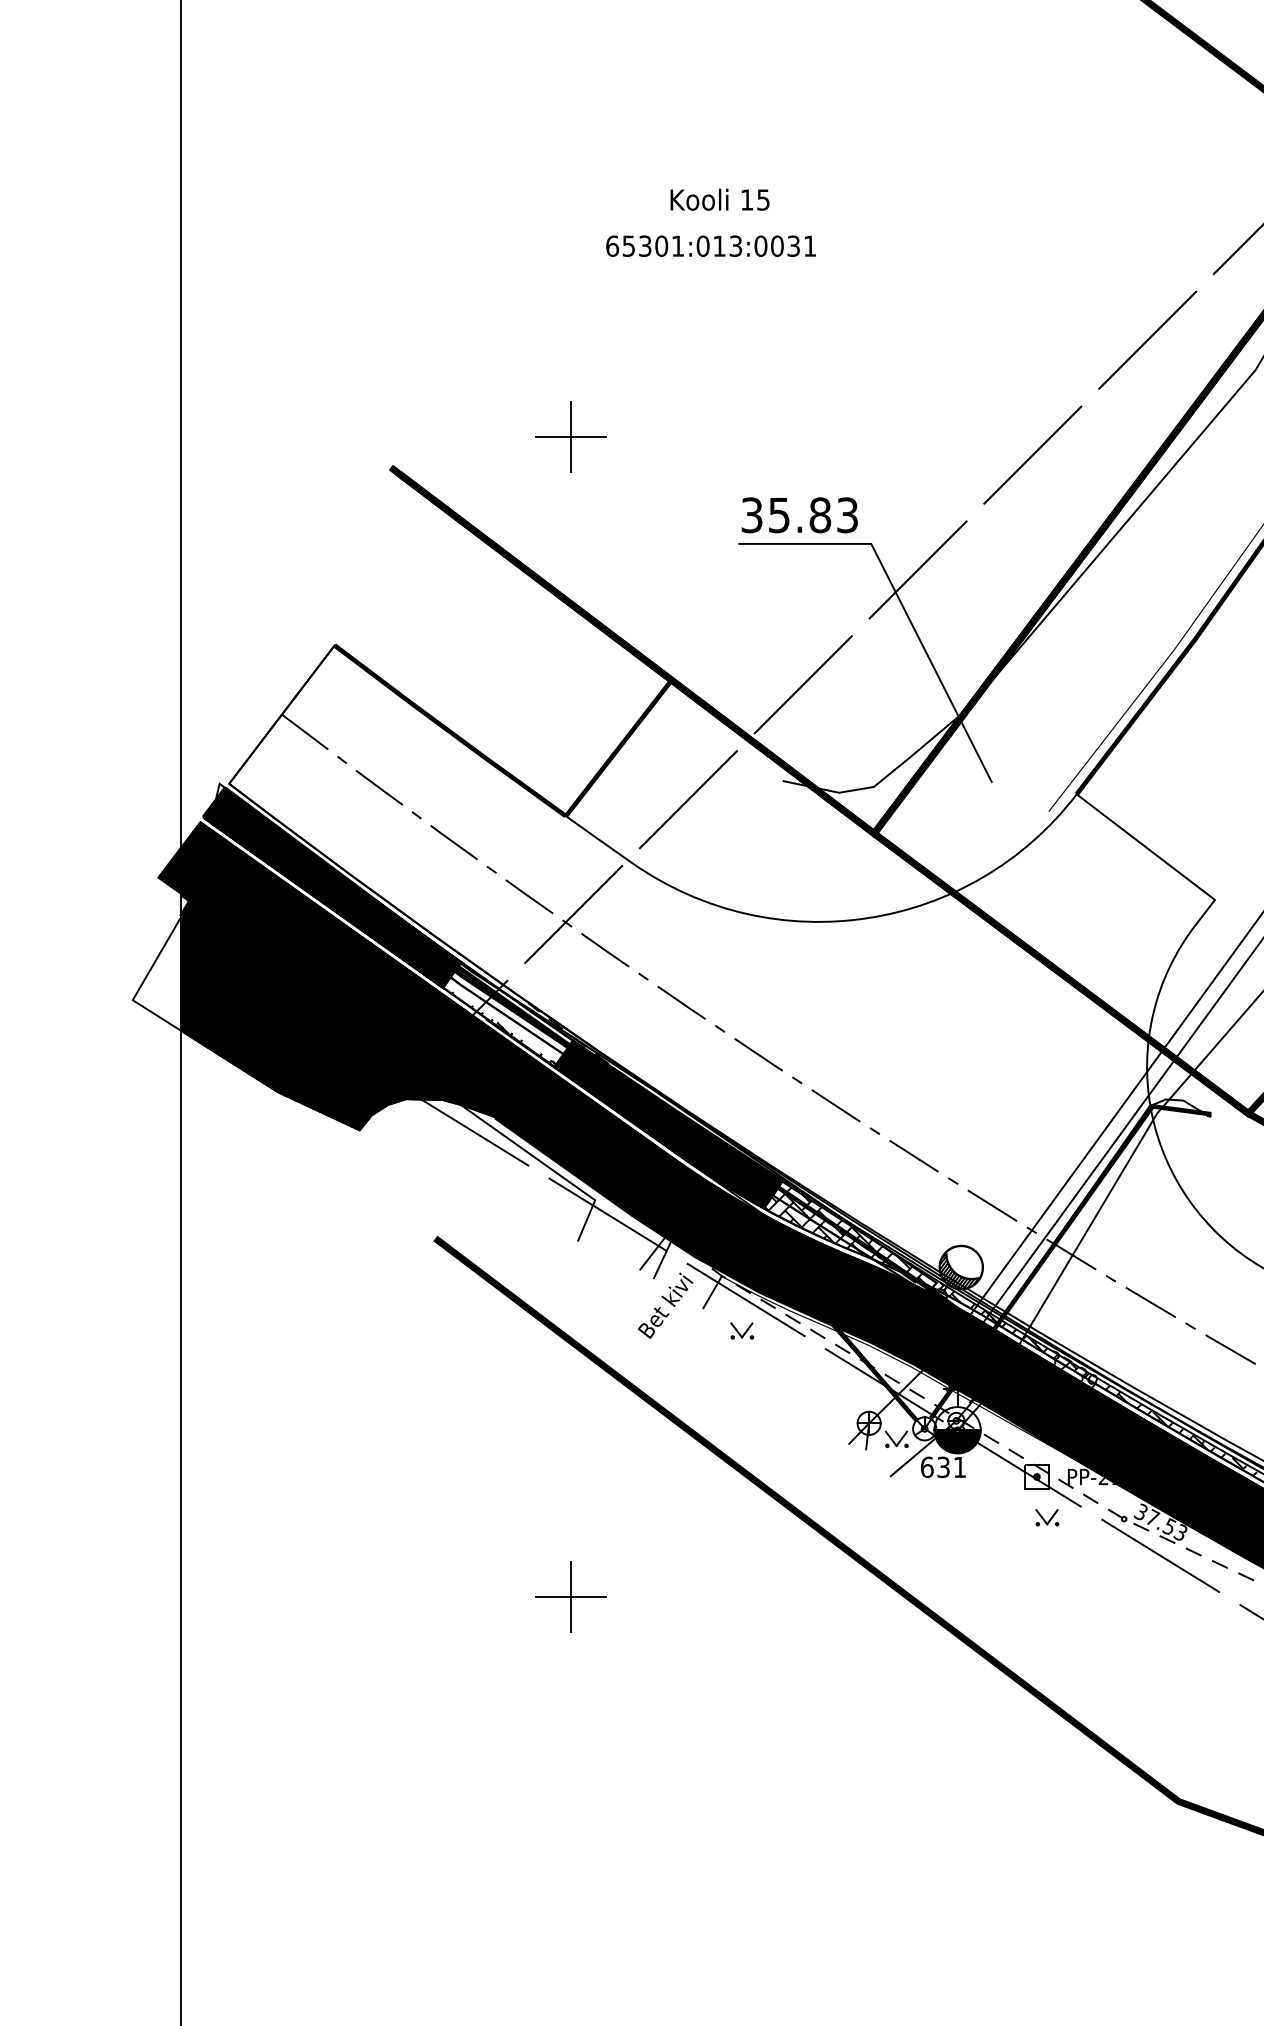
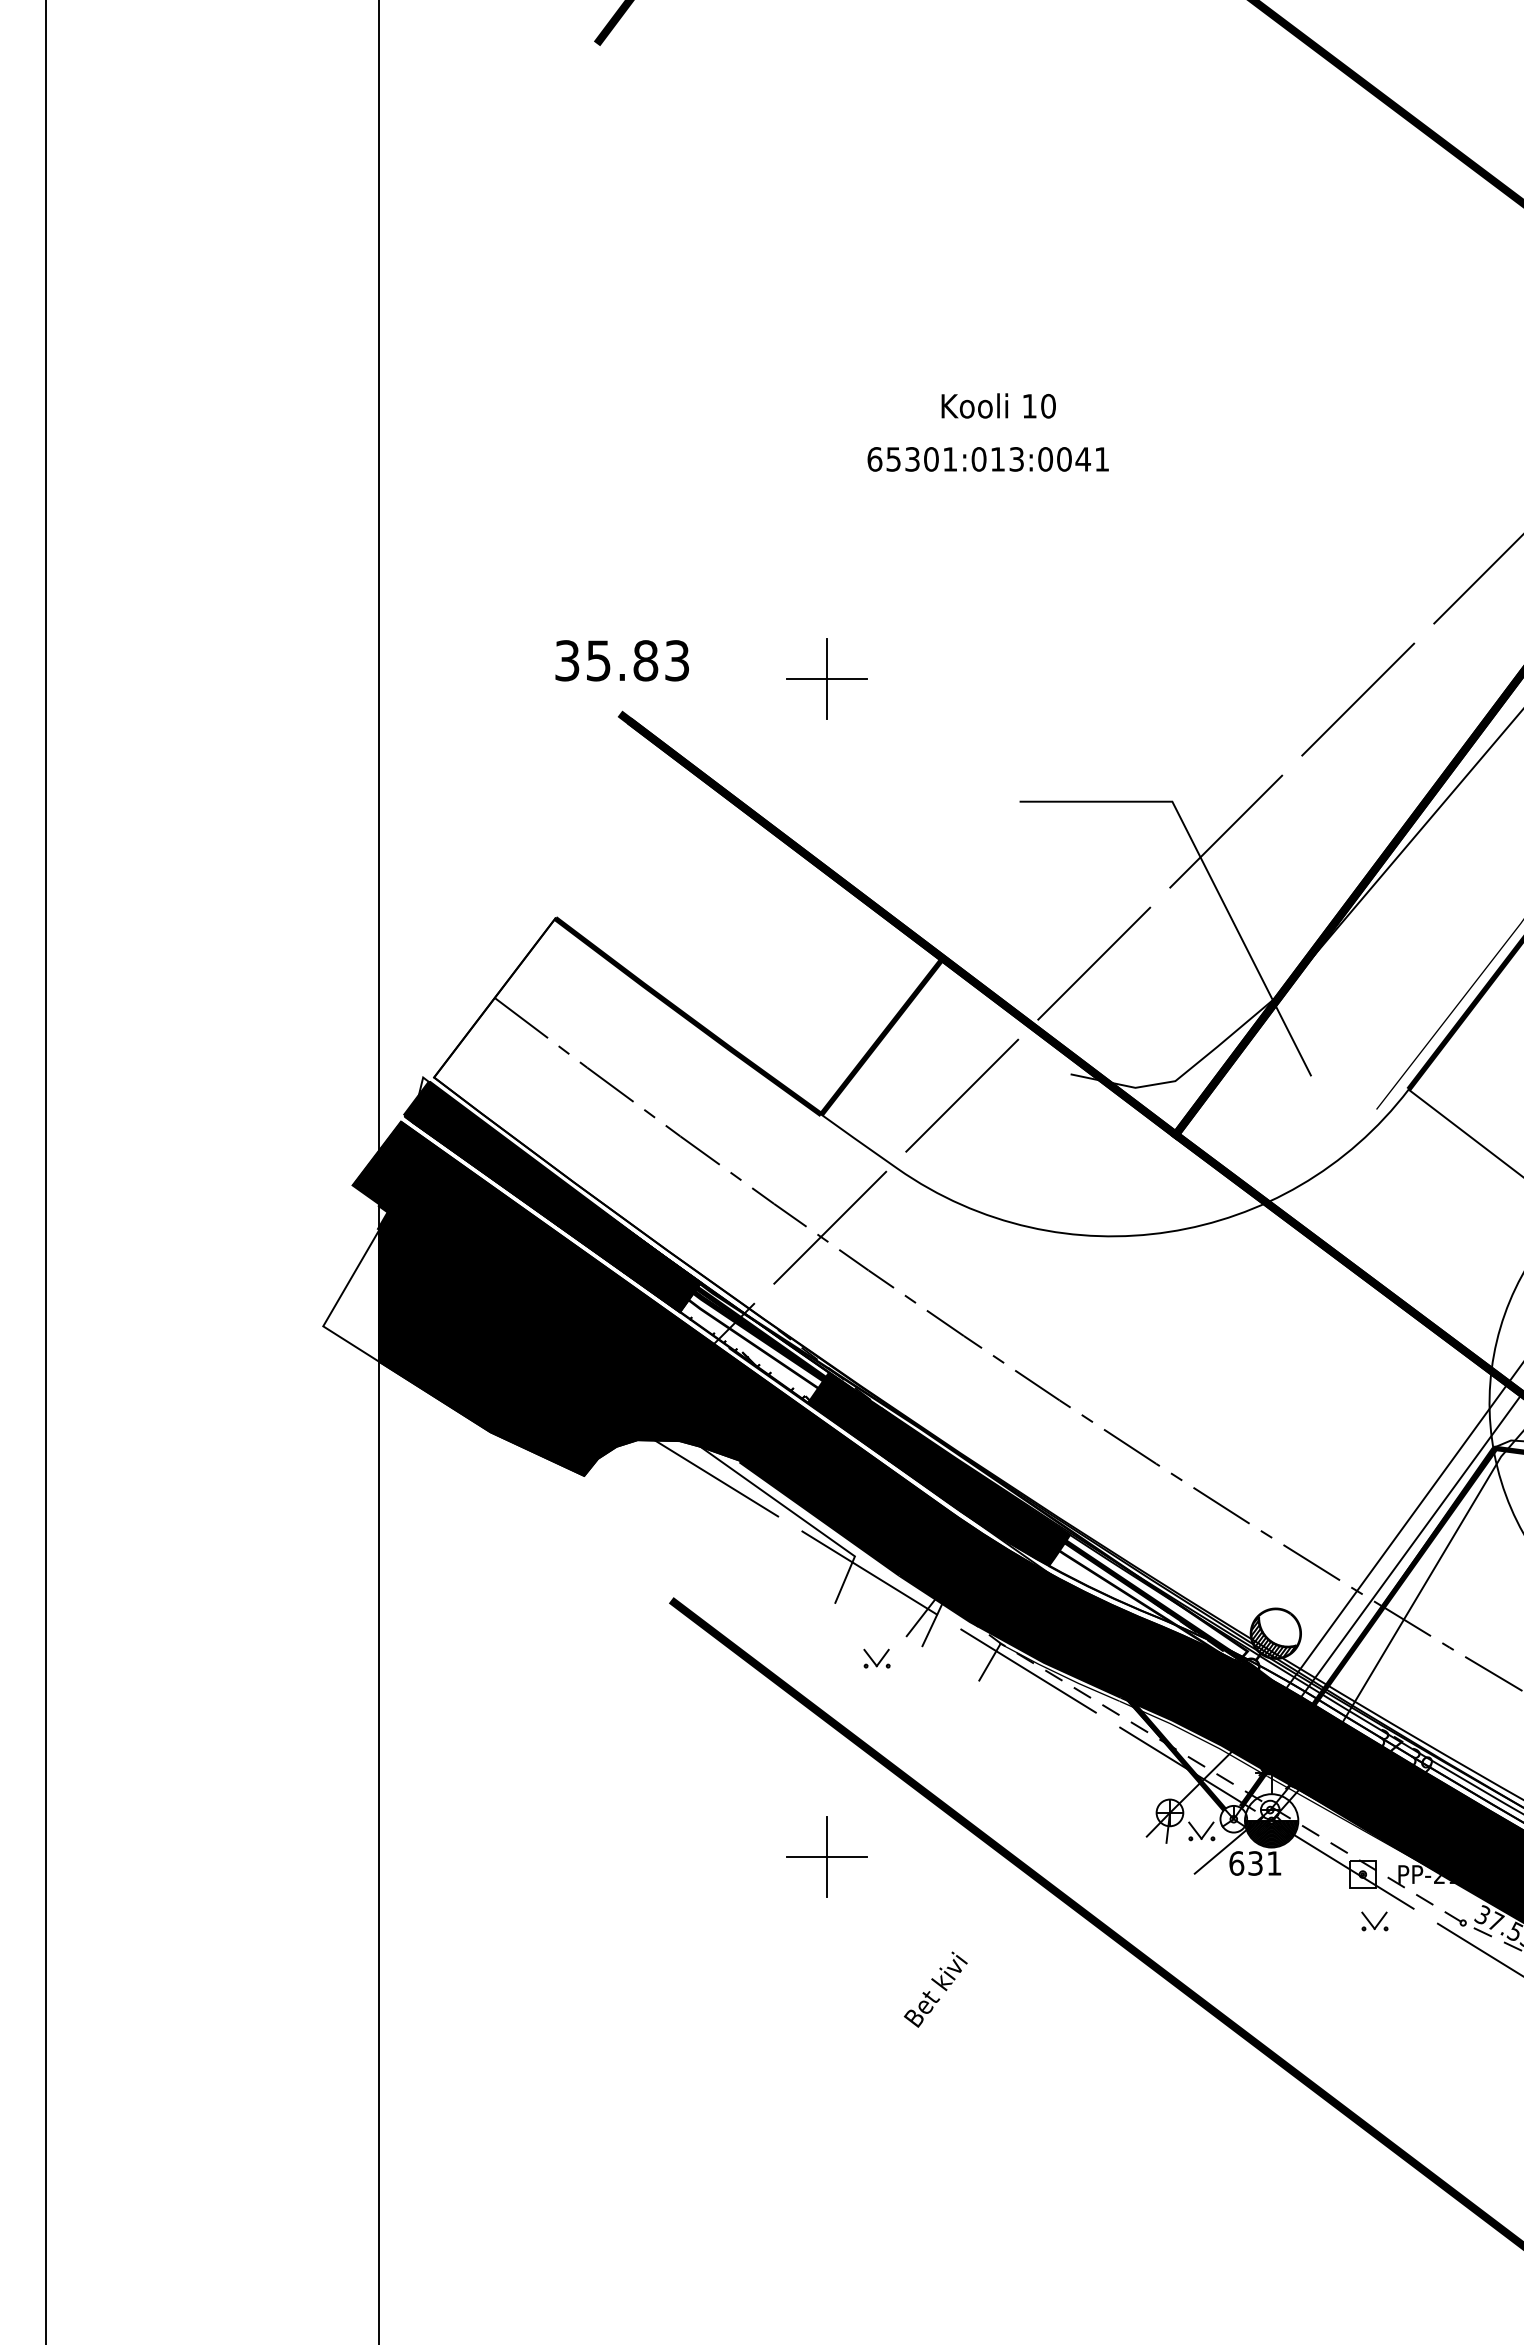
text: (763, 199) -> (1048, 405), 15 -> 10
text: (793, 246) -> (1083, 459), 65301:013:0031 -> 65301:013:0041
text: (799, 515) -> (621, 660), moved
text: (665, 1305) -> (935, 1989), moved
hatch: (968, 1307) -> (1284, 1679), removed
part: (741, 1330) -> (876, 1658), moved
part: (570, 1596) -> (826, 1856), moved

